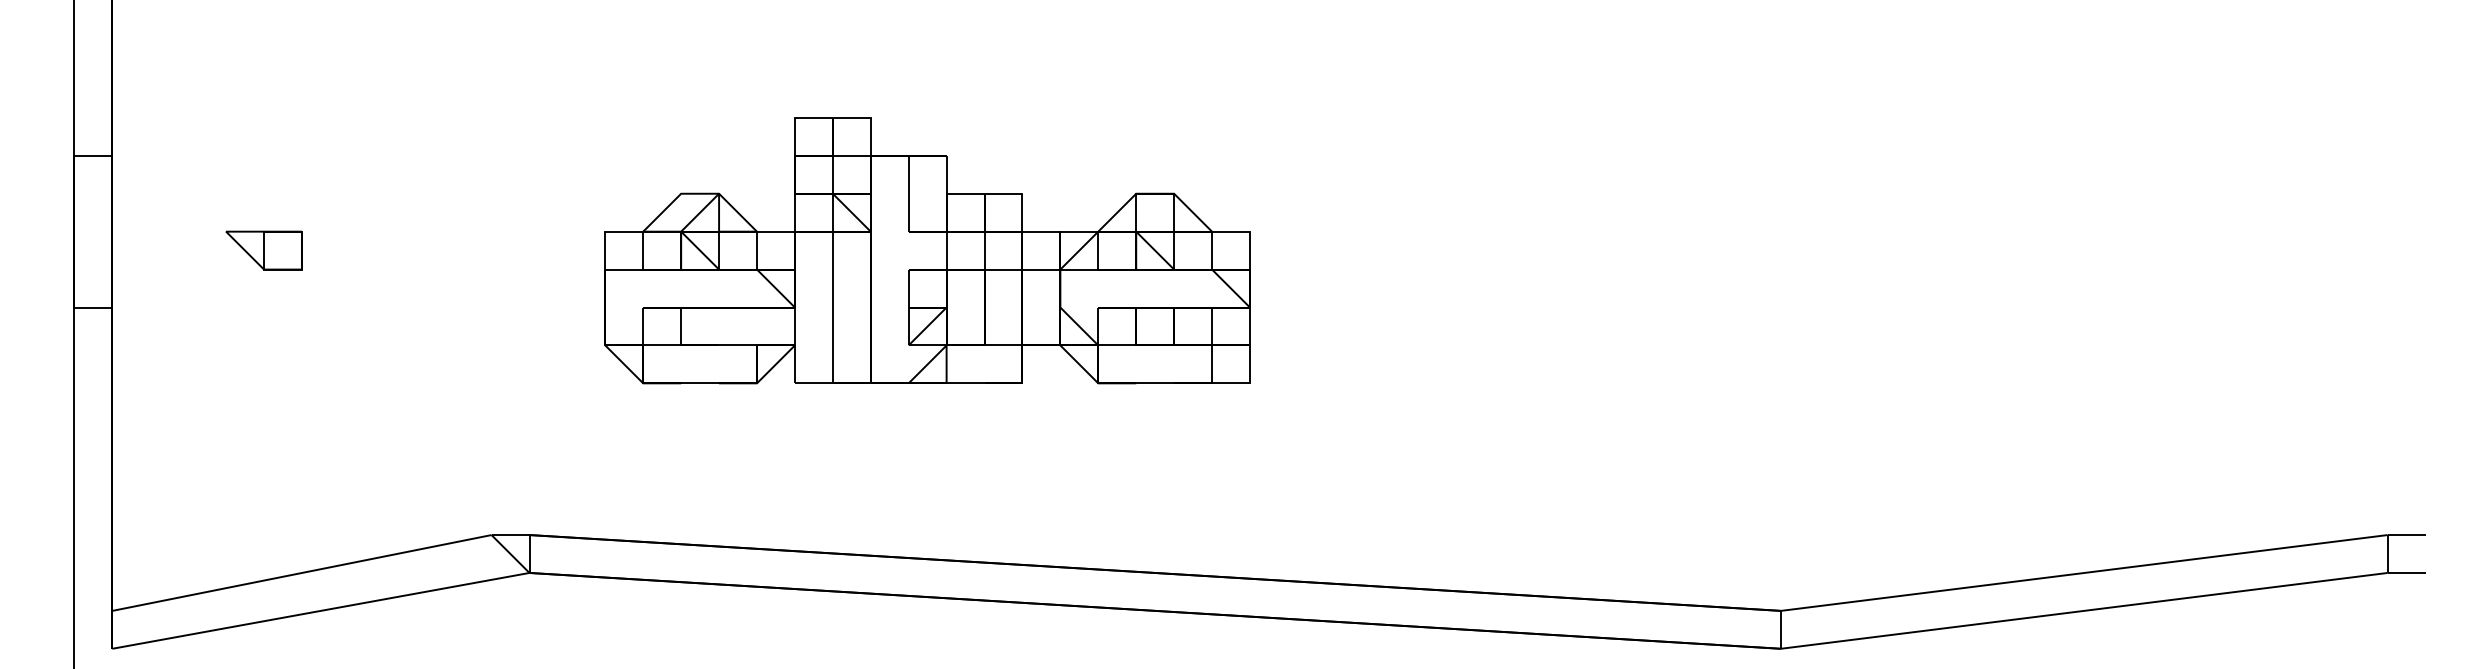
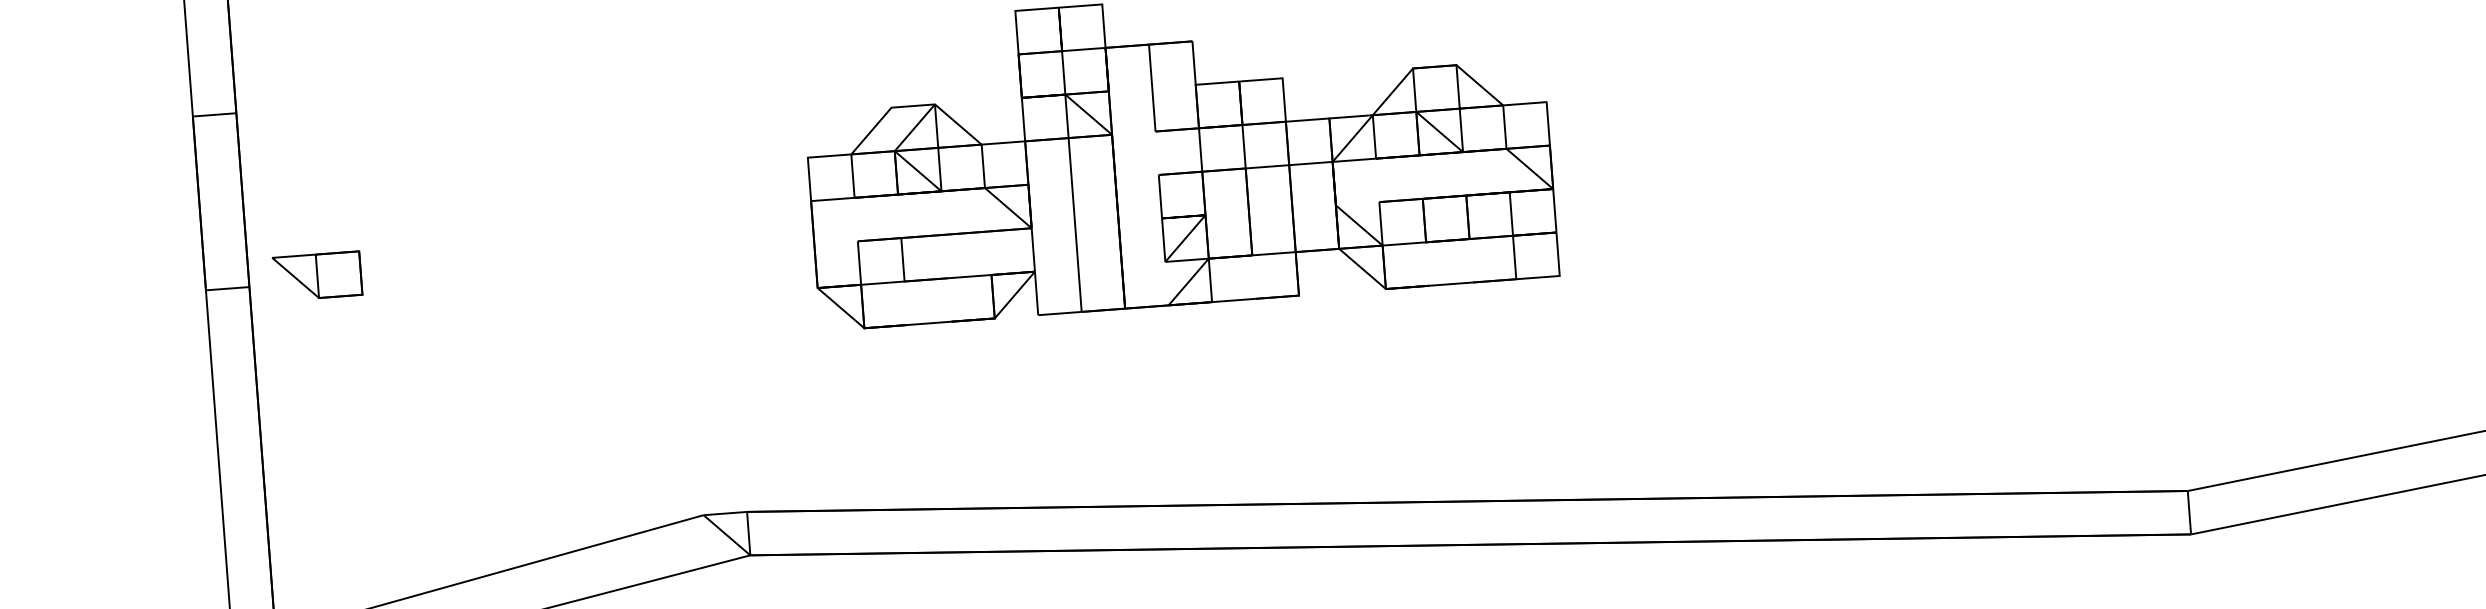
part: (263, 250) -> (316, 276), moved

